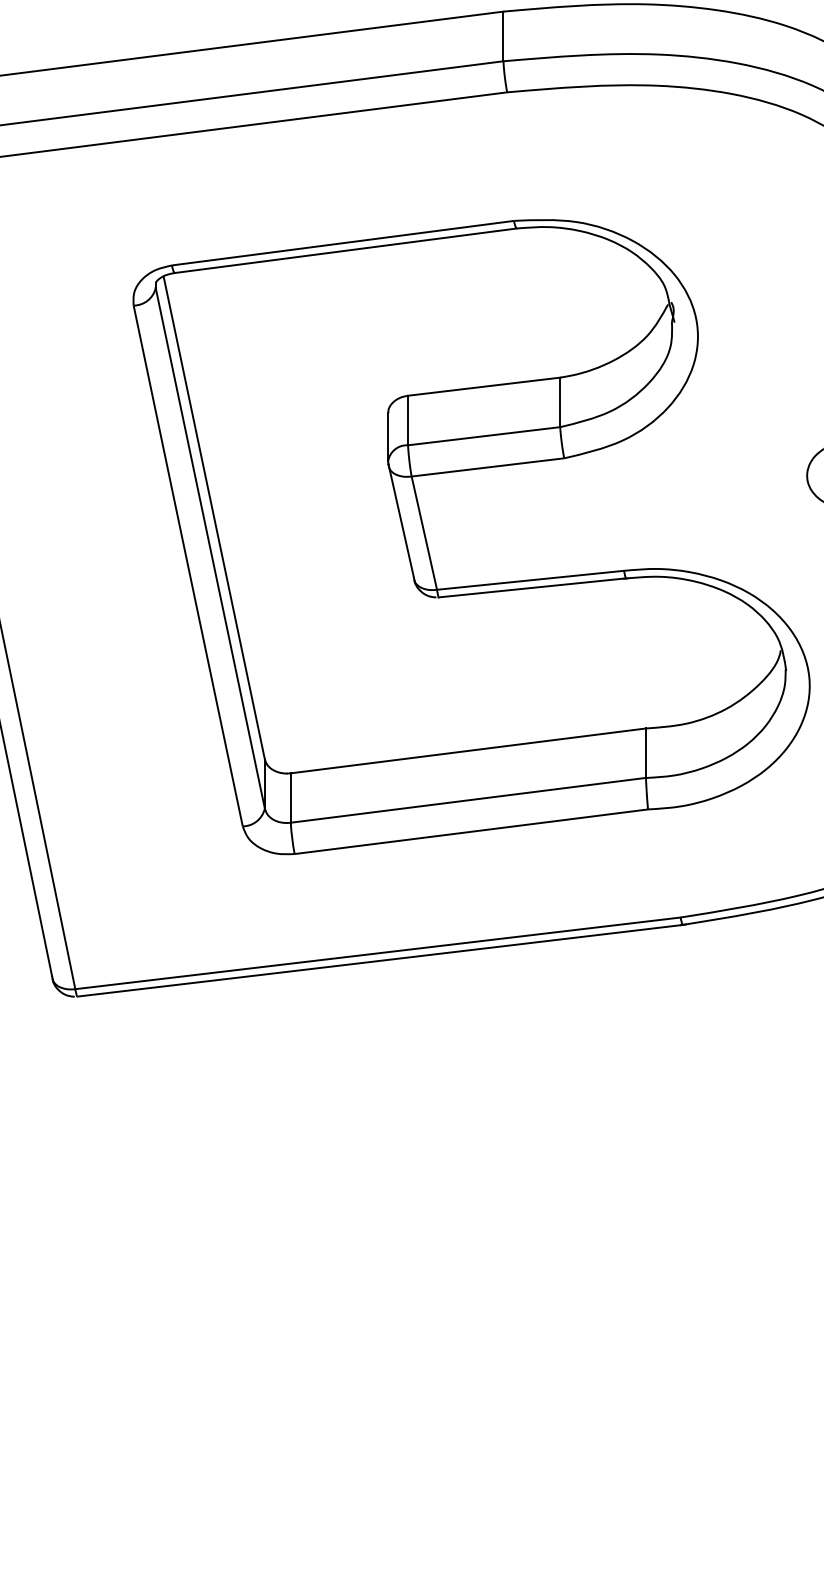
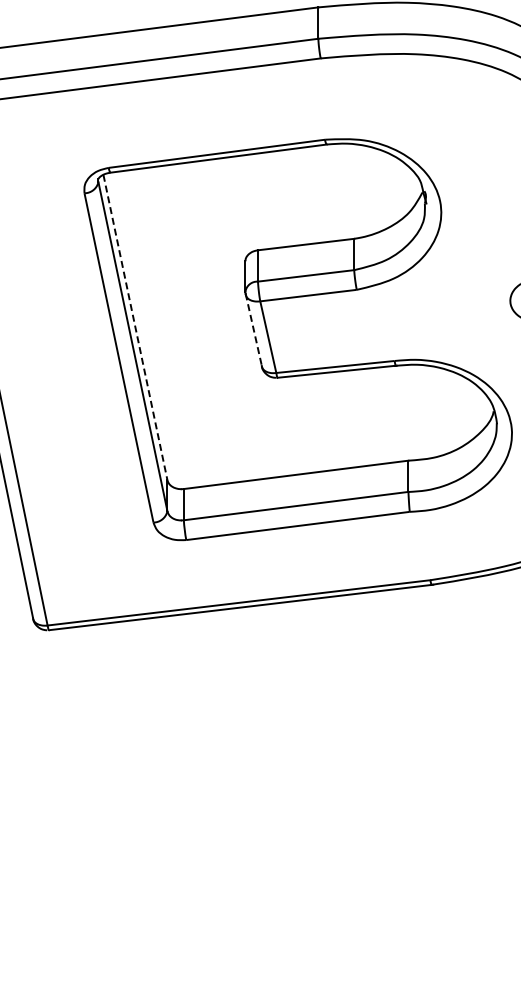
line: (214, 519) -> (135, 328), solid -> dashed
line: (400, 521) -> (253, 329), solid -> dashed

